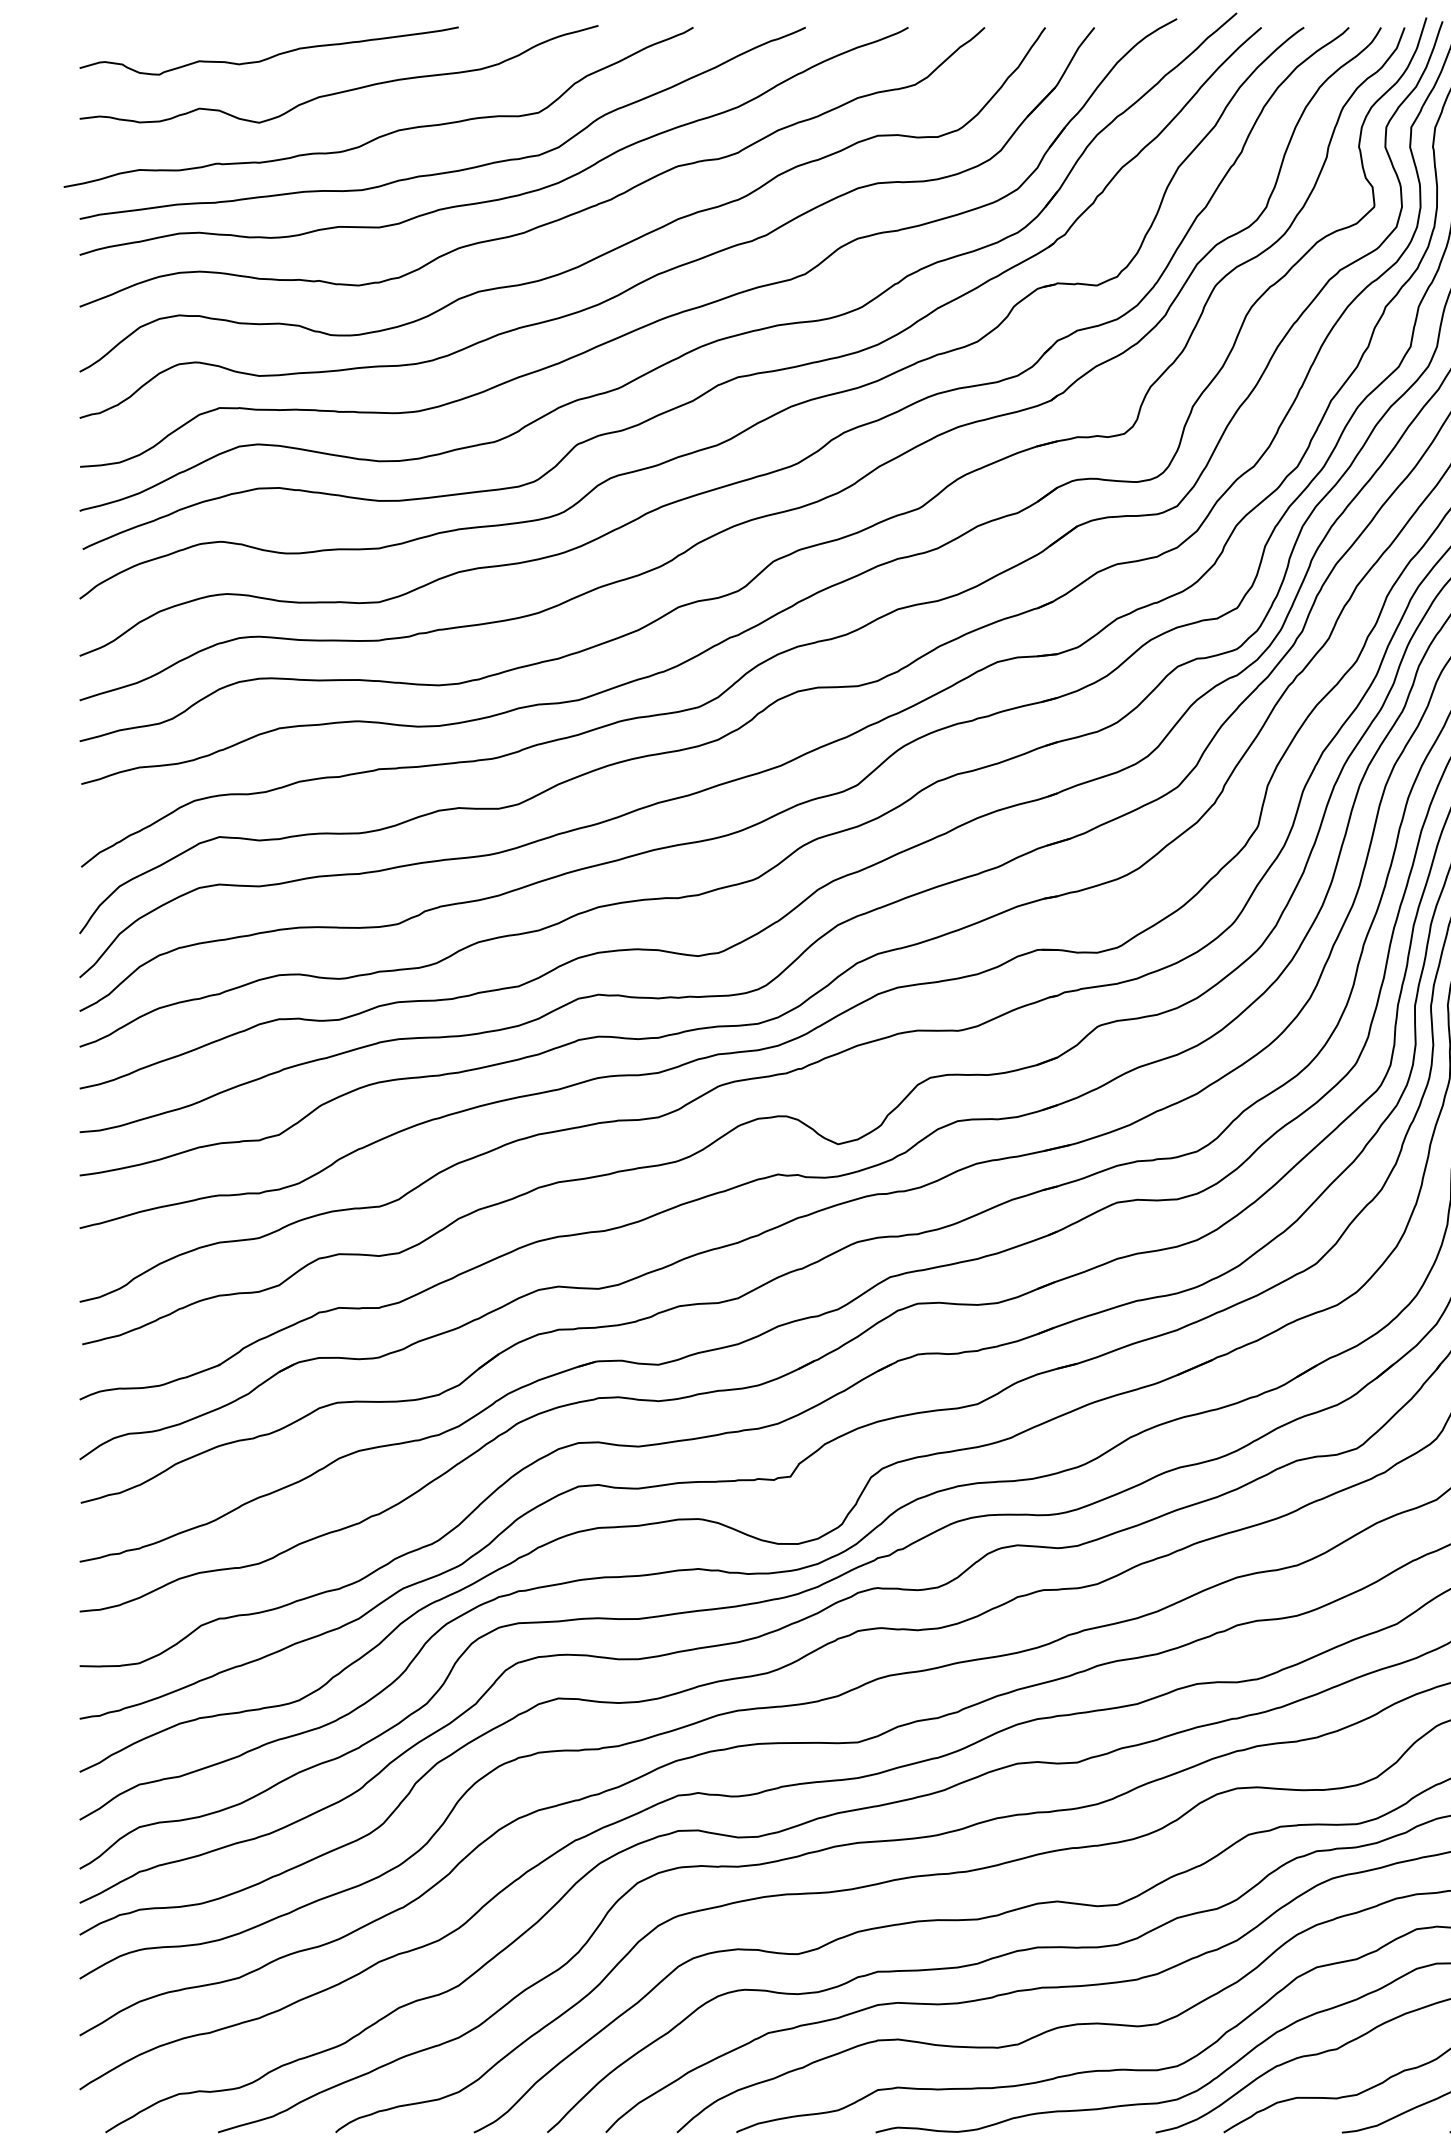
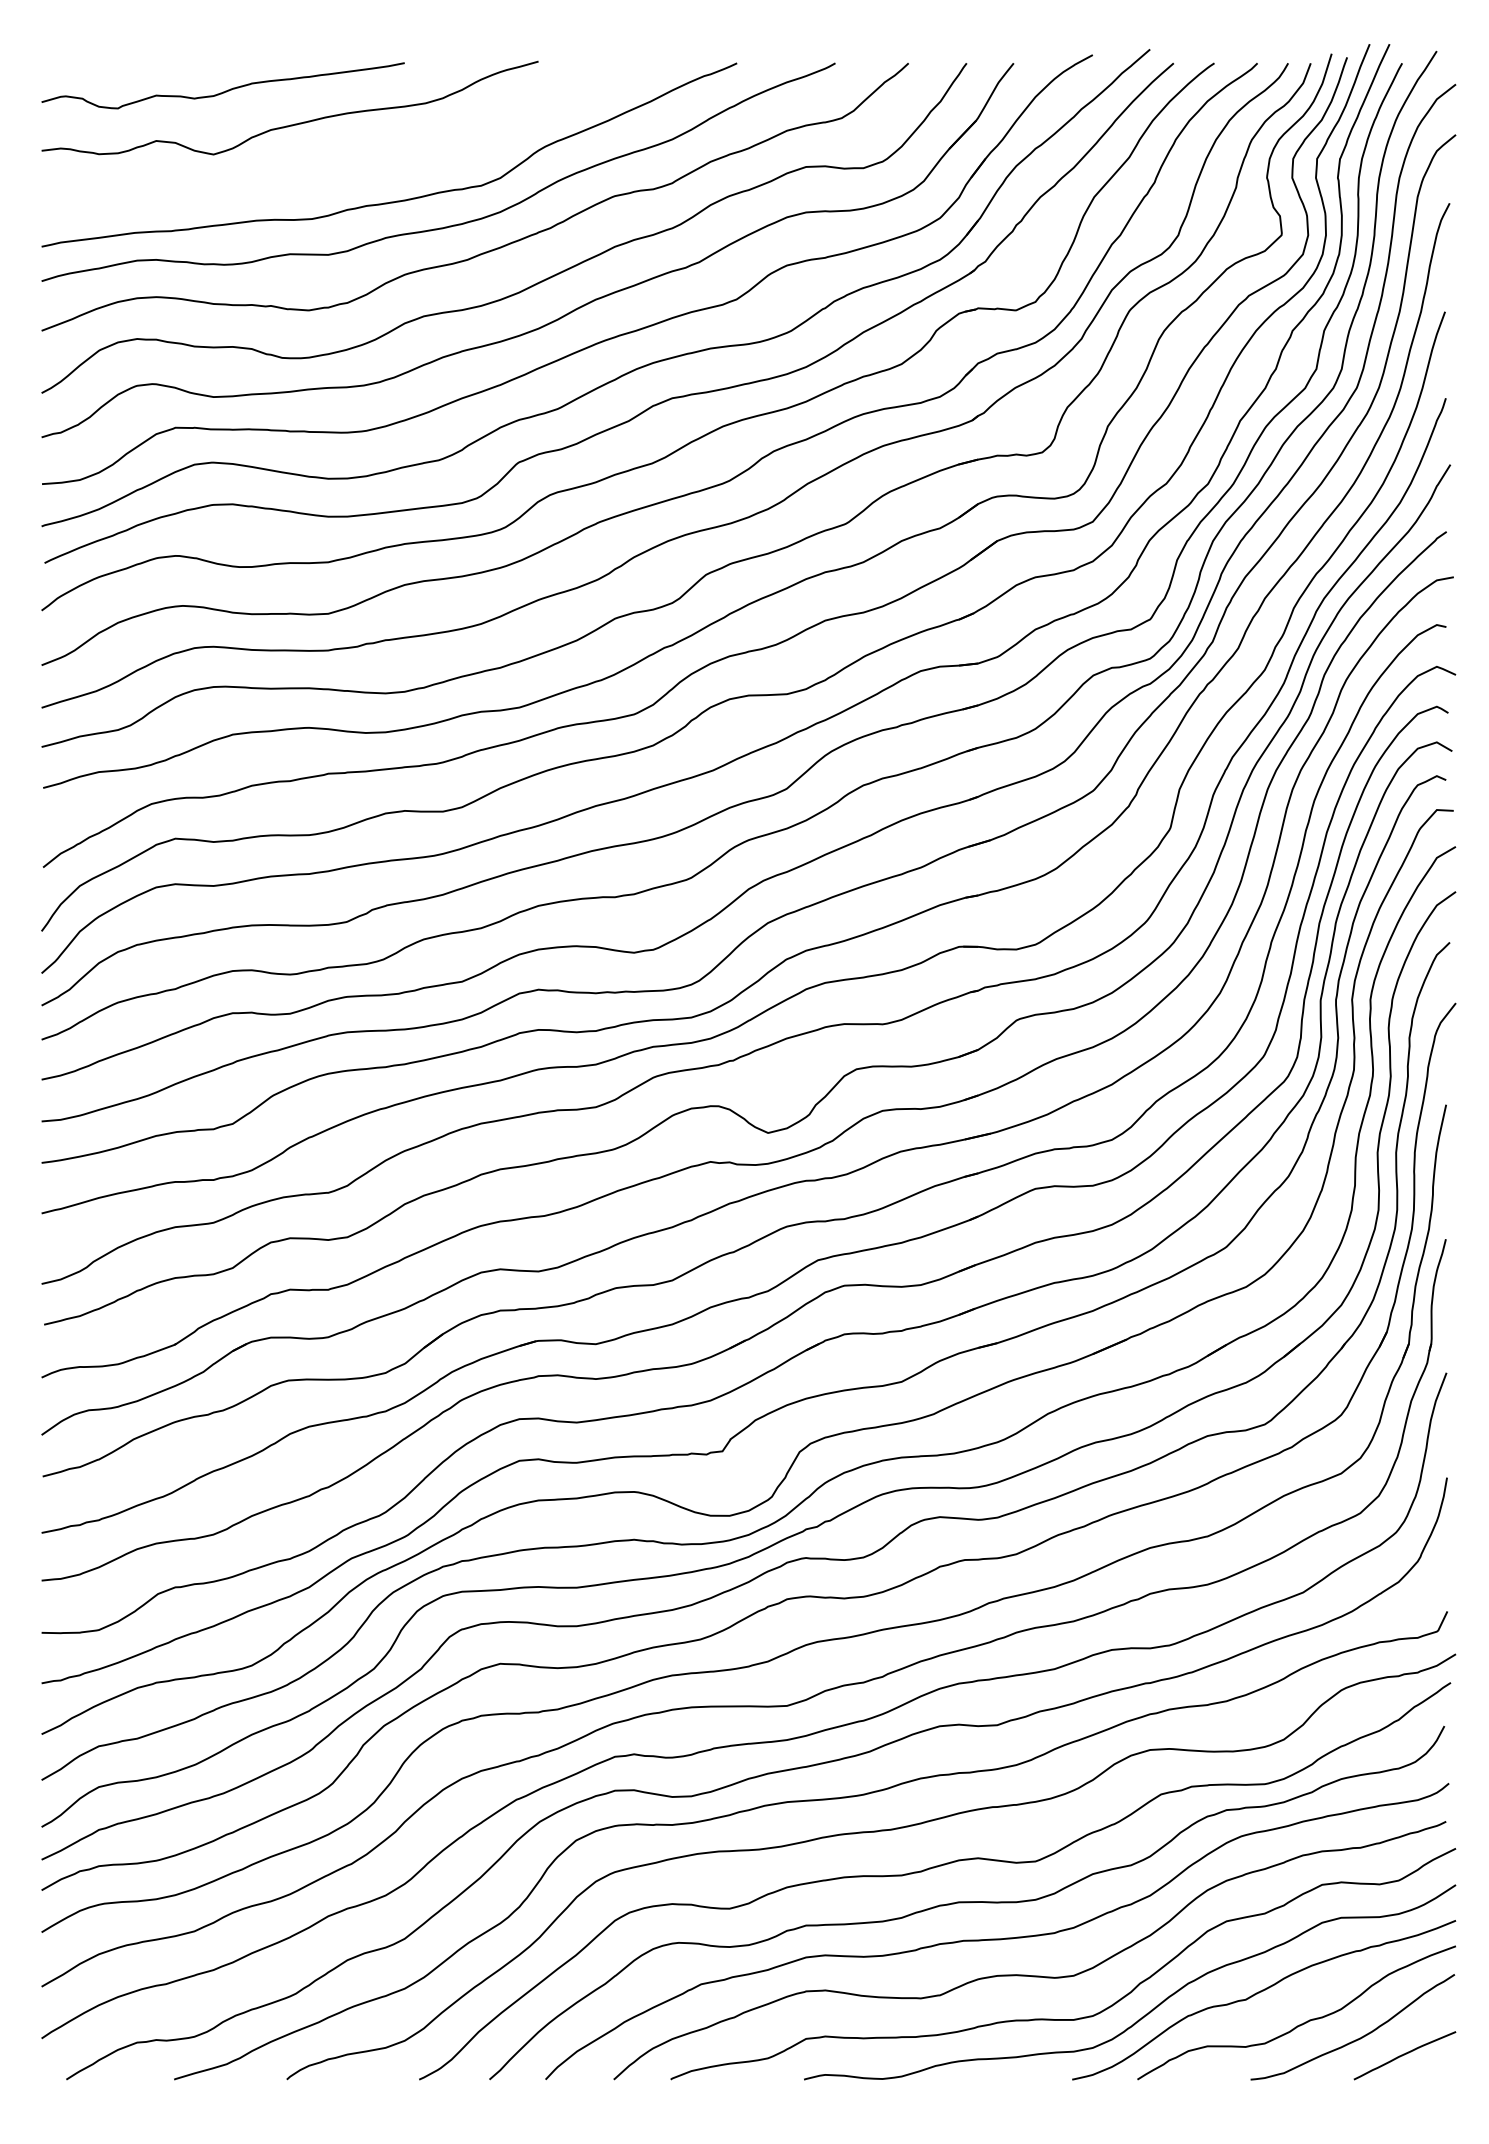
curve: (387, 133) -> (336, 164), removed

